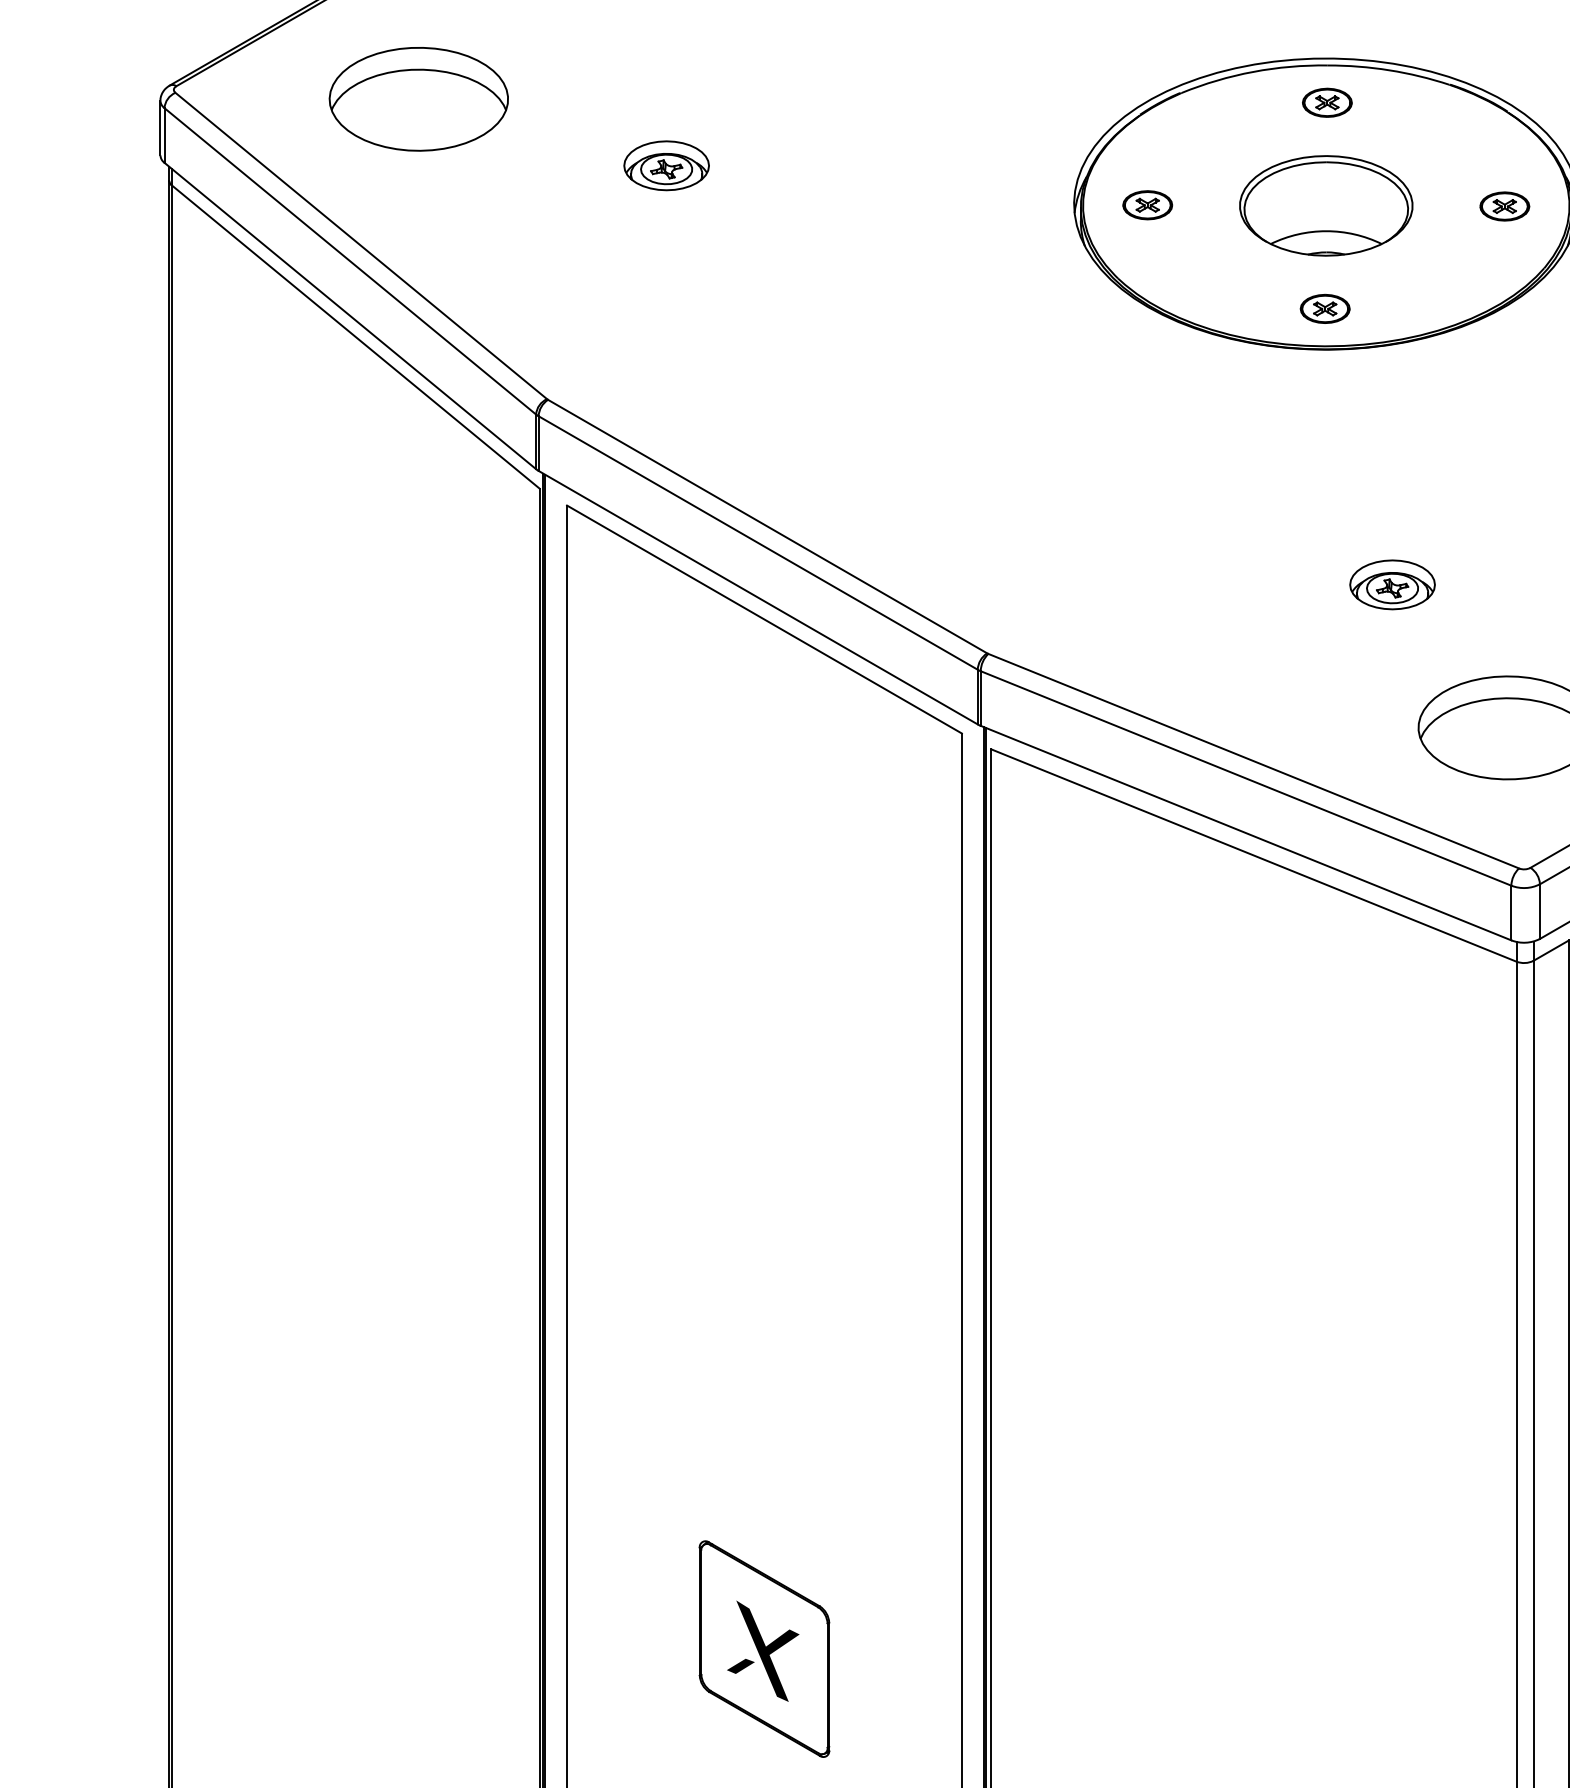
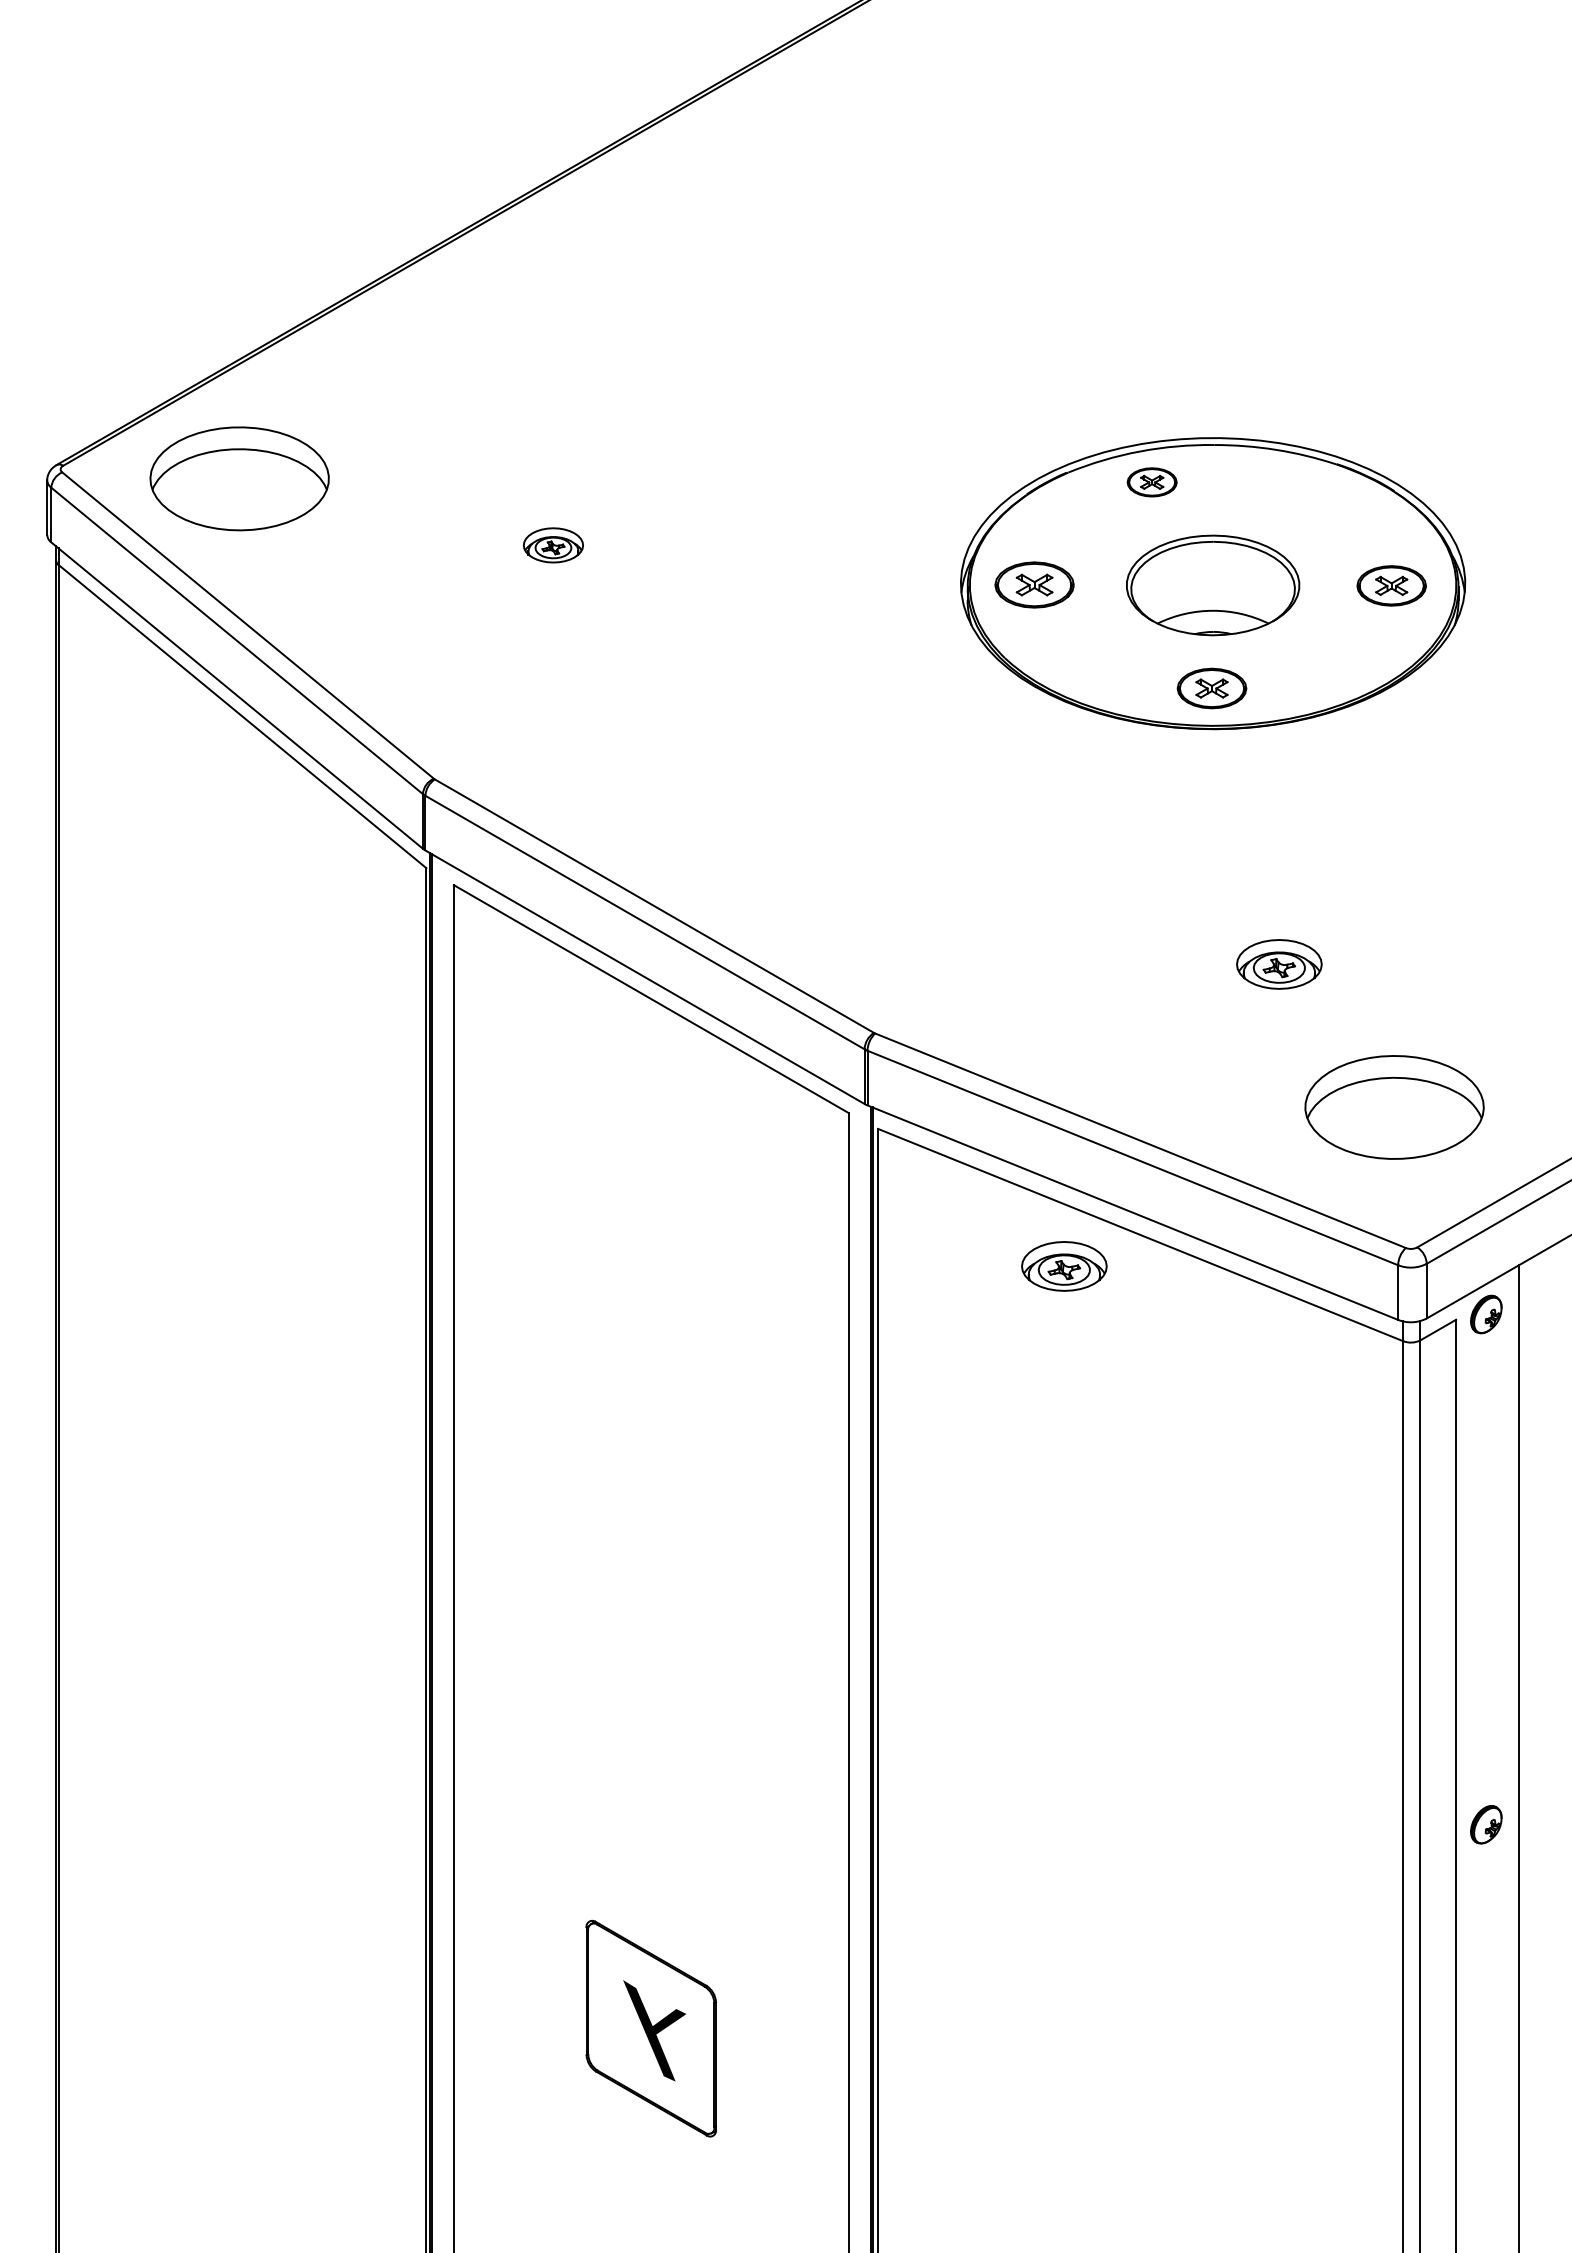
part: (418, 98) -> (239, 478), moved
part: (1326, 102) -> (1151, 482), moved
part: (666, 165) -> (553, 545), size x0.7
part: (1147, 204) -> (1034, 584), size x1.6
part: (1504, 206) -> (1391, 586), size x1.4
part: (1324, 308) -> (1211, 688), size x1.4
part: (1177, 886) -> (1064, 1266), added
fill: (740, 1665) -> (627, 2045), removed

